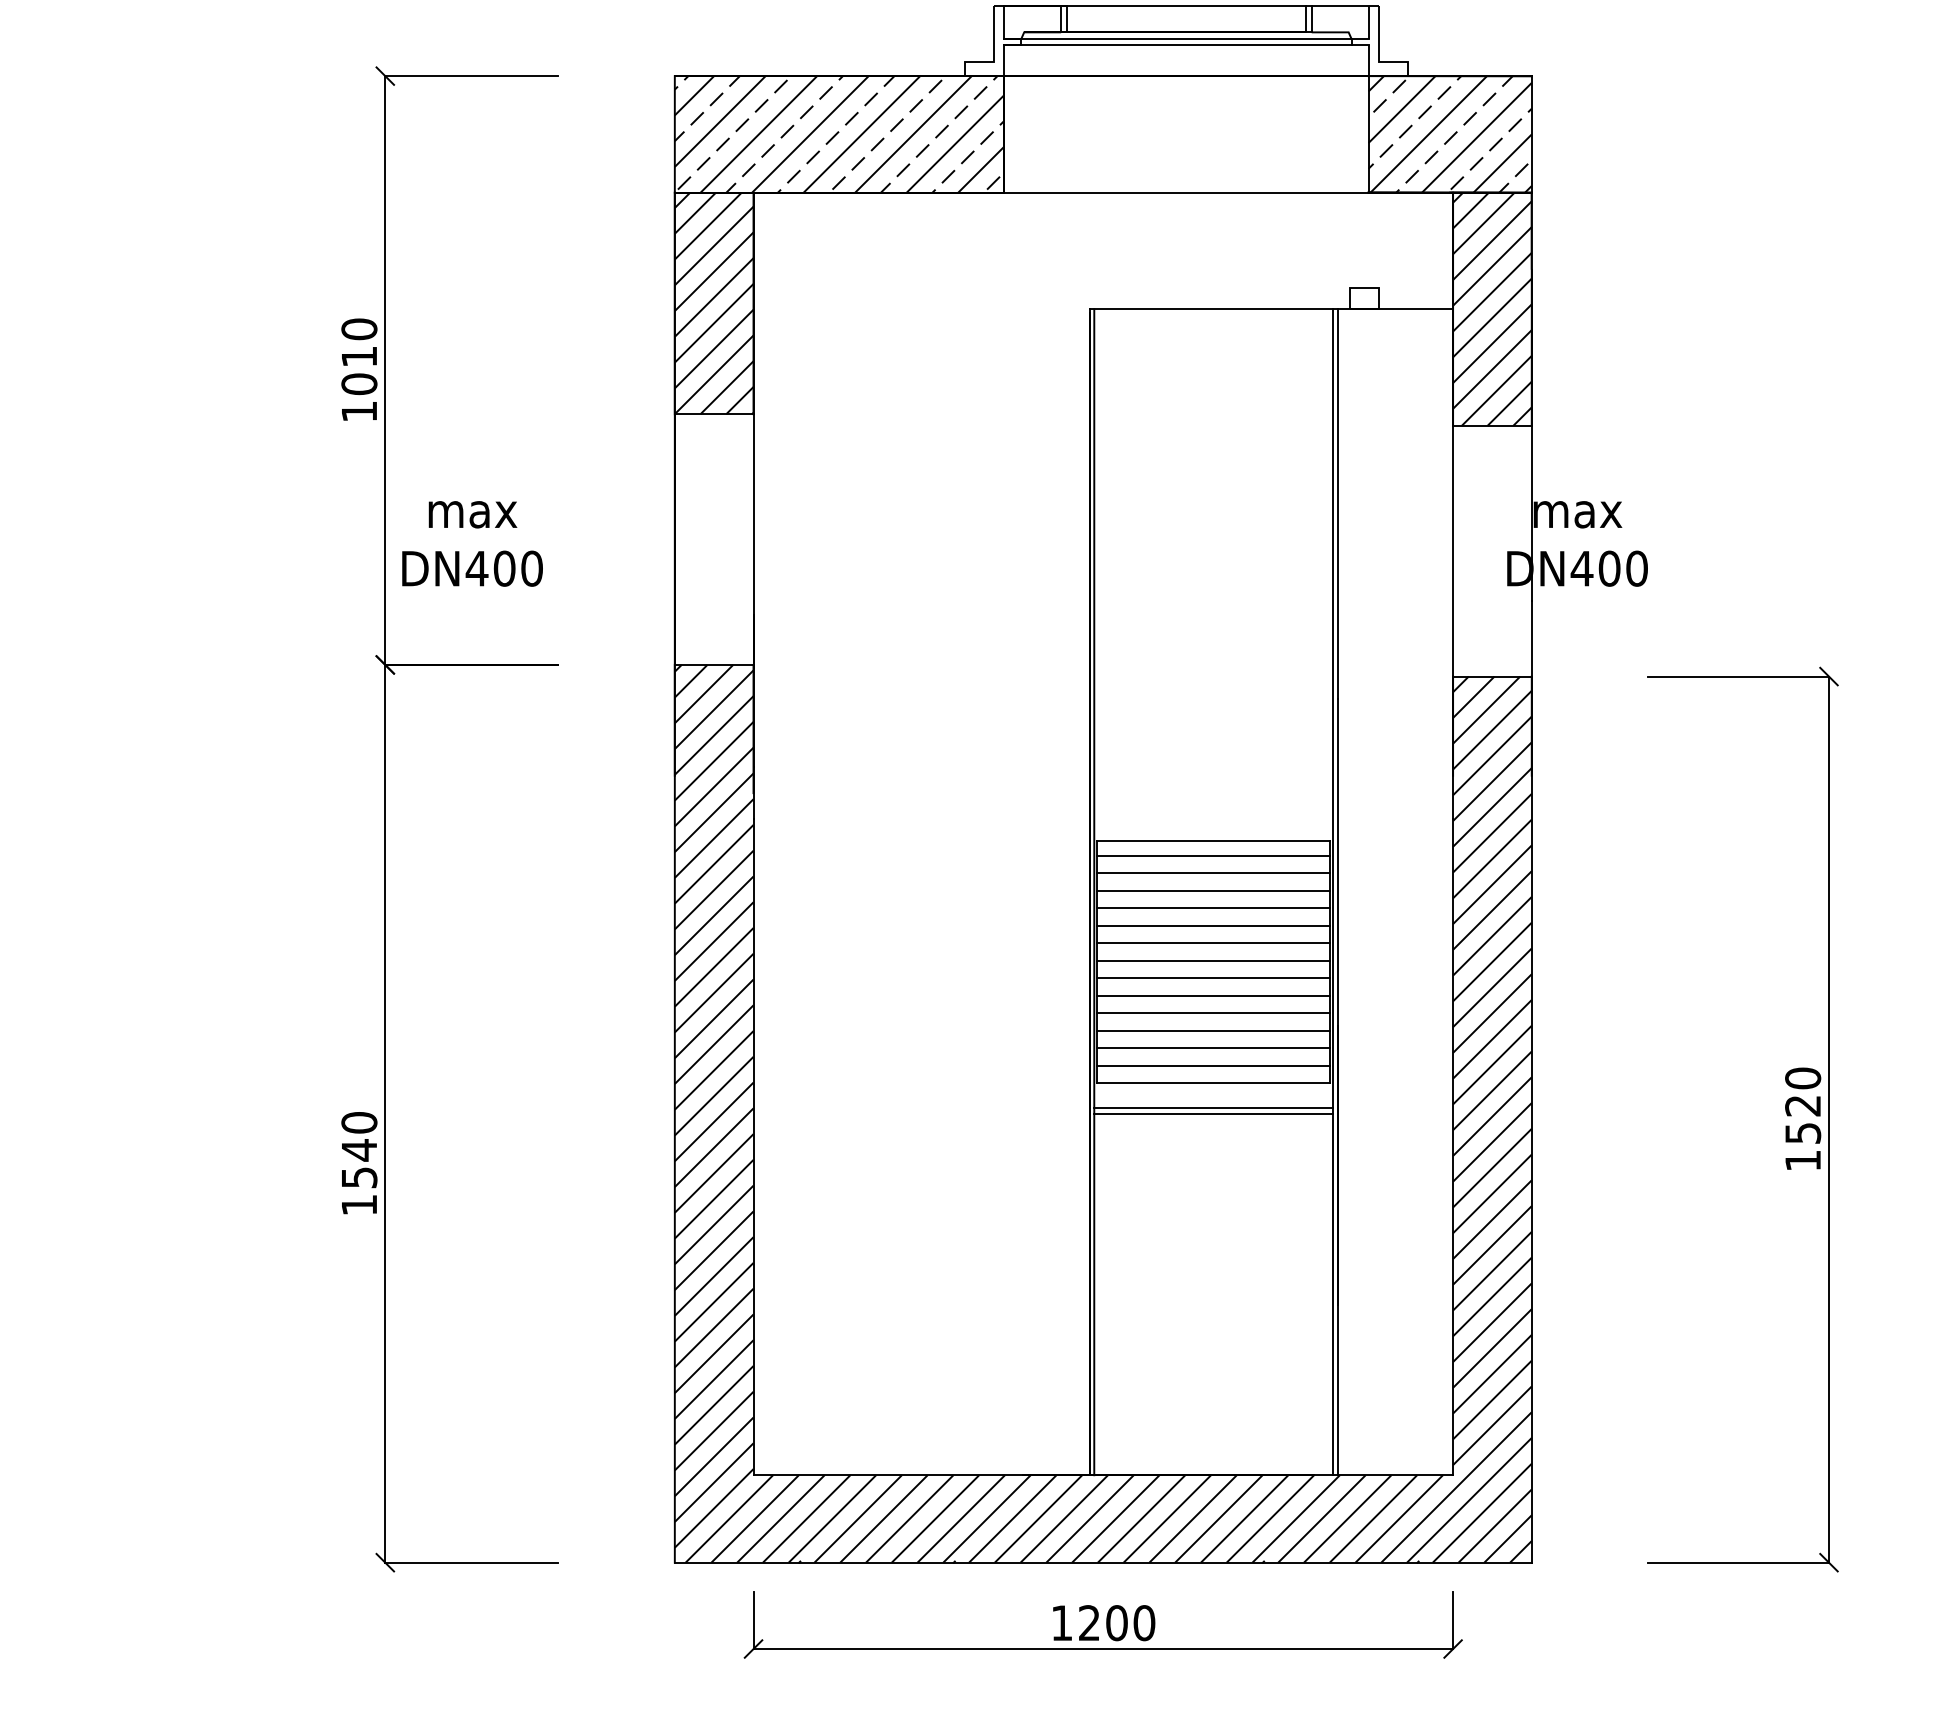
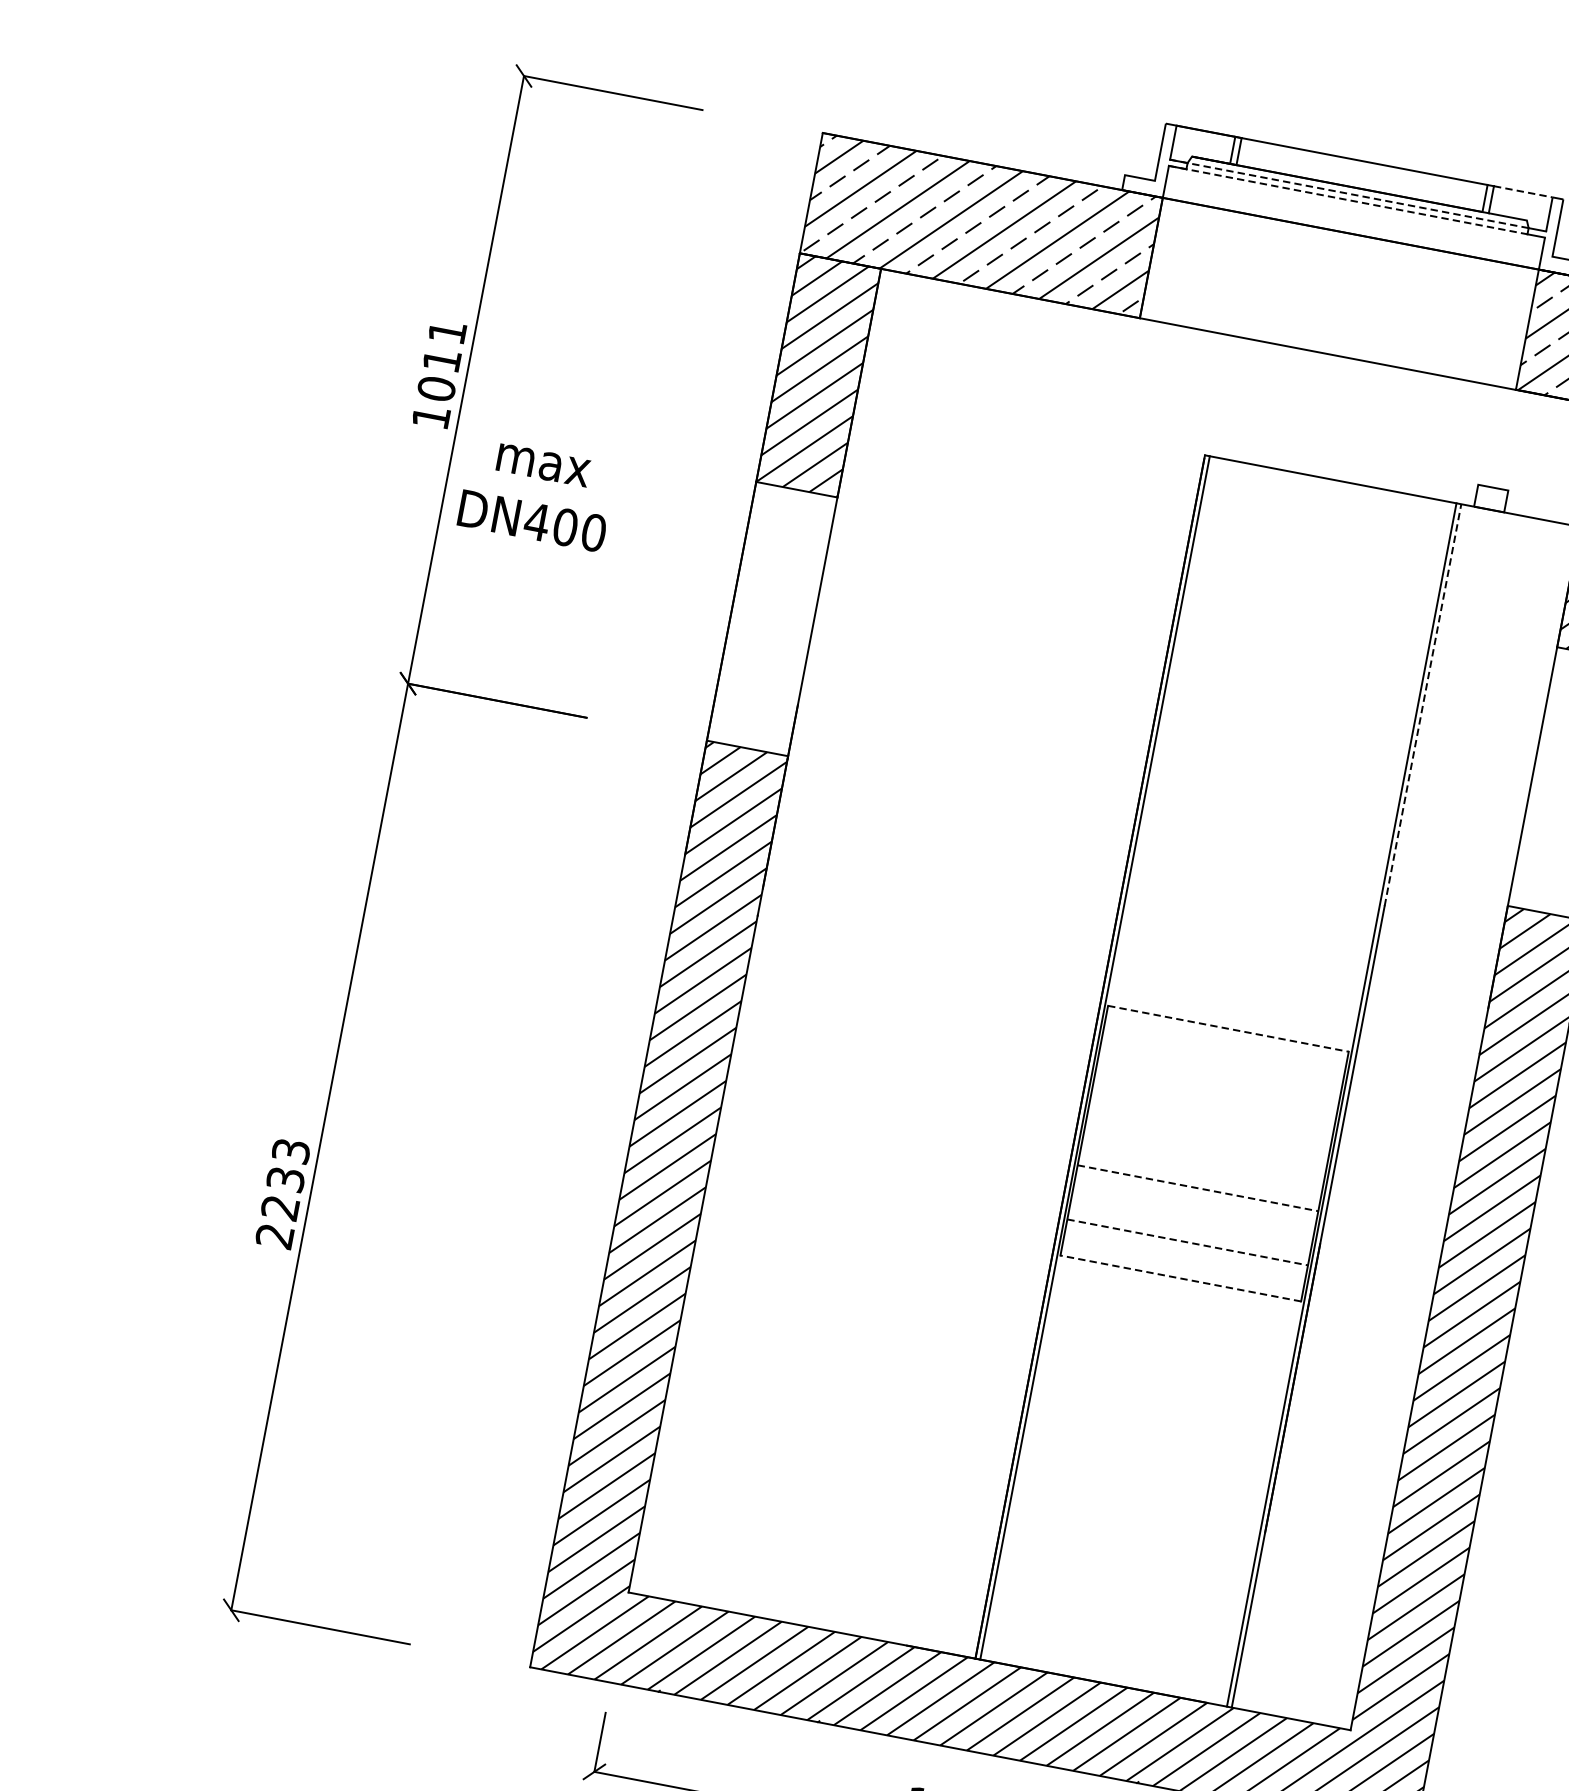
line: (1340, 6) -> (1523, 192), solid -> dashed
line: (1177, 39) -> (1348, 194), solid -> dashed
line: (1177, 45) -> (1347, 200), solid -> dashed
text: (359, 329) -> (447, 332), 1010 -> 1011
line: (1337, 504) -> (1422, 705), solid -> dashed
text: (472, 543) -> (537, 495), moved
line: (1213, 841) -> (1228, 1029), solid -> dashed
line: (1213, 855) -> (1225, 1043), removed
line: (1213, 873) -> (1221, 1062), removed
line: (1213, 890) -> (1218, 1079), removed
line: (1213, 908) -> (1214, 1098), removed
line: (1213, 925) -> (1211, 1115), removed
line: (1213, 943) -> (1208, 1134), removed
line: (1213, 960) -> (1204, 1151), removed
line: (1213, 978) -> (1201, 1170), removed
line: (1213, 995) -> (1197, 1187), solid -> dashed
line: (1213, 1013) -> (1194, 1206), removed
line: (1213, 1030) -> (1190, 1224), removed
line: (1213, 1048) -> (1187, 1242), solid -> dashed
line: (1213, 1065) -> (1184, 1260), removed
line: (1213, 1083) -> (1180, 1278), solid -> dashed
line: (1213, 1107) -> (1175, 1303), removed
line: (1213, 1113) -> (1174, 1309), removed
text: (359, 1163) -> (283, 1193), 1540 -> 2233

